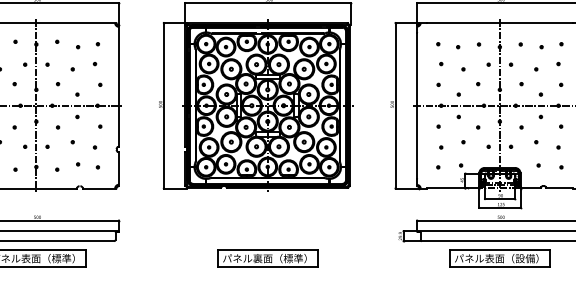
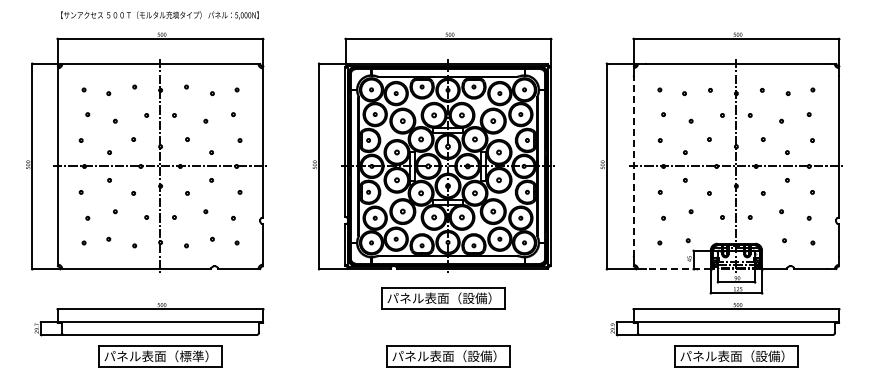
line: (417, 104) -> (633, 165), solid -> dashed
line: (452, 188) -> (677, 269), solid -> dashed
part: (264, 212) -> (443, 298), added
text: (278, 258) -> (461, 356), パネル裏面（標準） -> パネル表面（設備）

